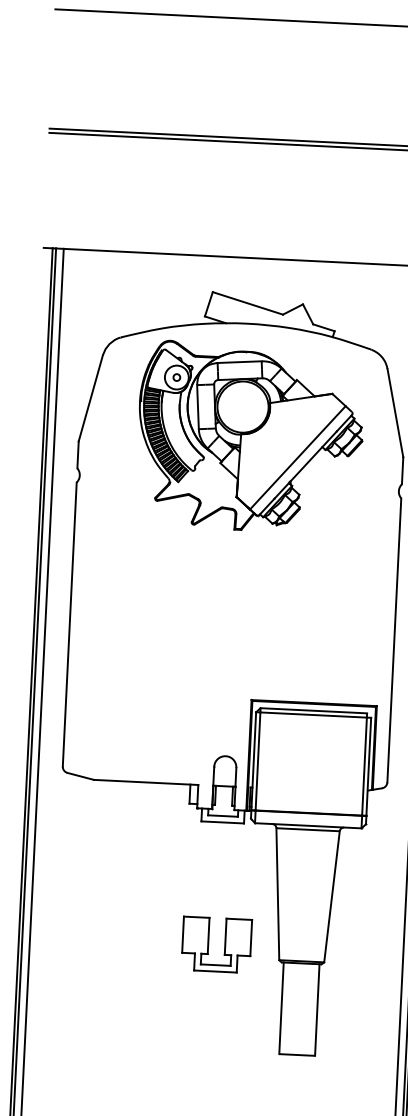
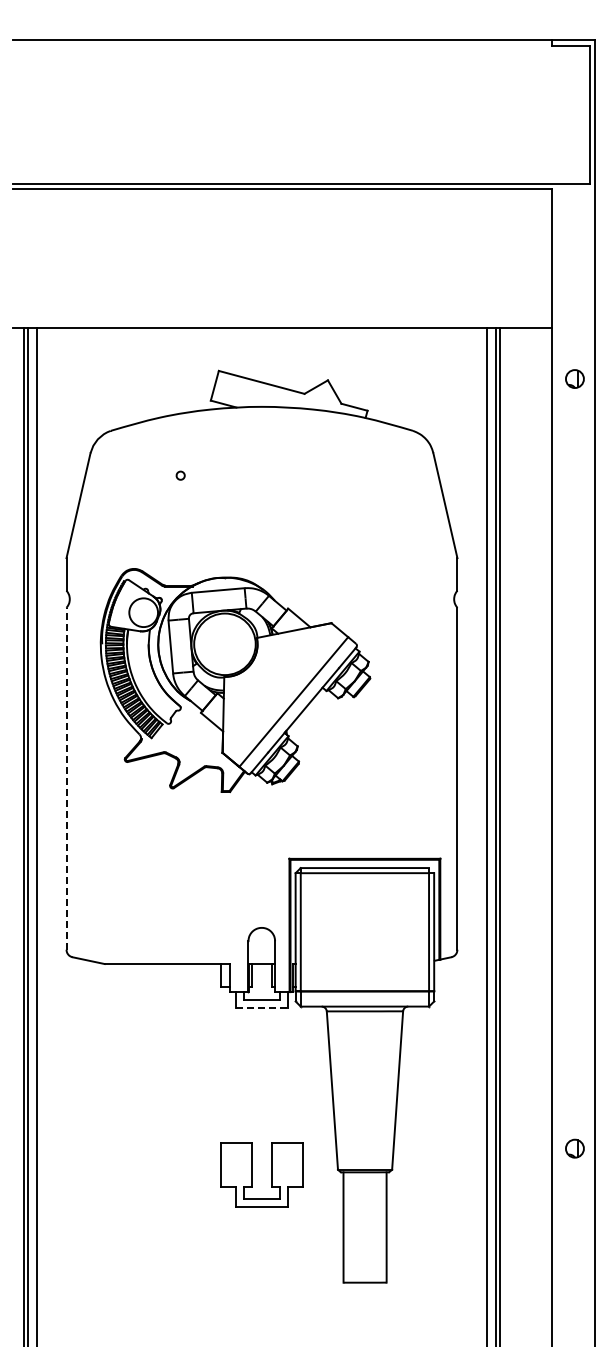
part: (250, 437) -> (235, 680), moved
line: (69, 624) -> (66, 778), solid -> dashed
line: (222, 822) -> (261, 1007), solid -> dashed
part: (208, 944) -> (252, 1174), moved

